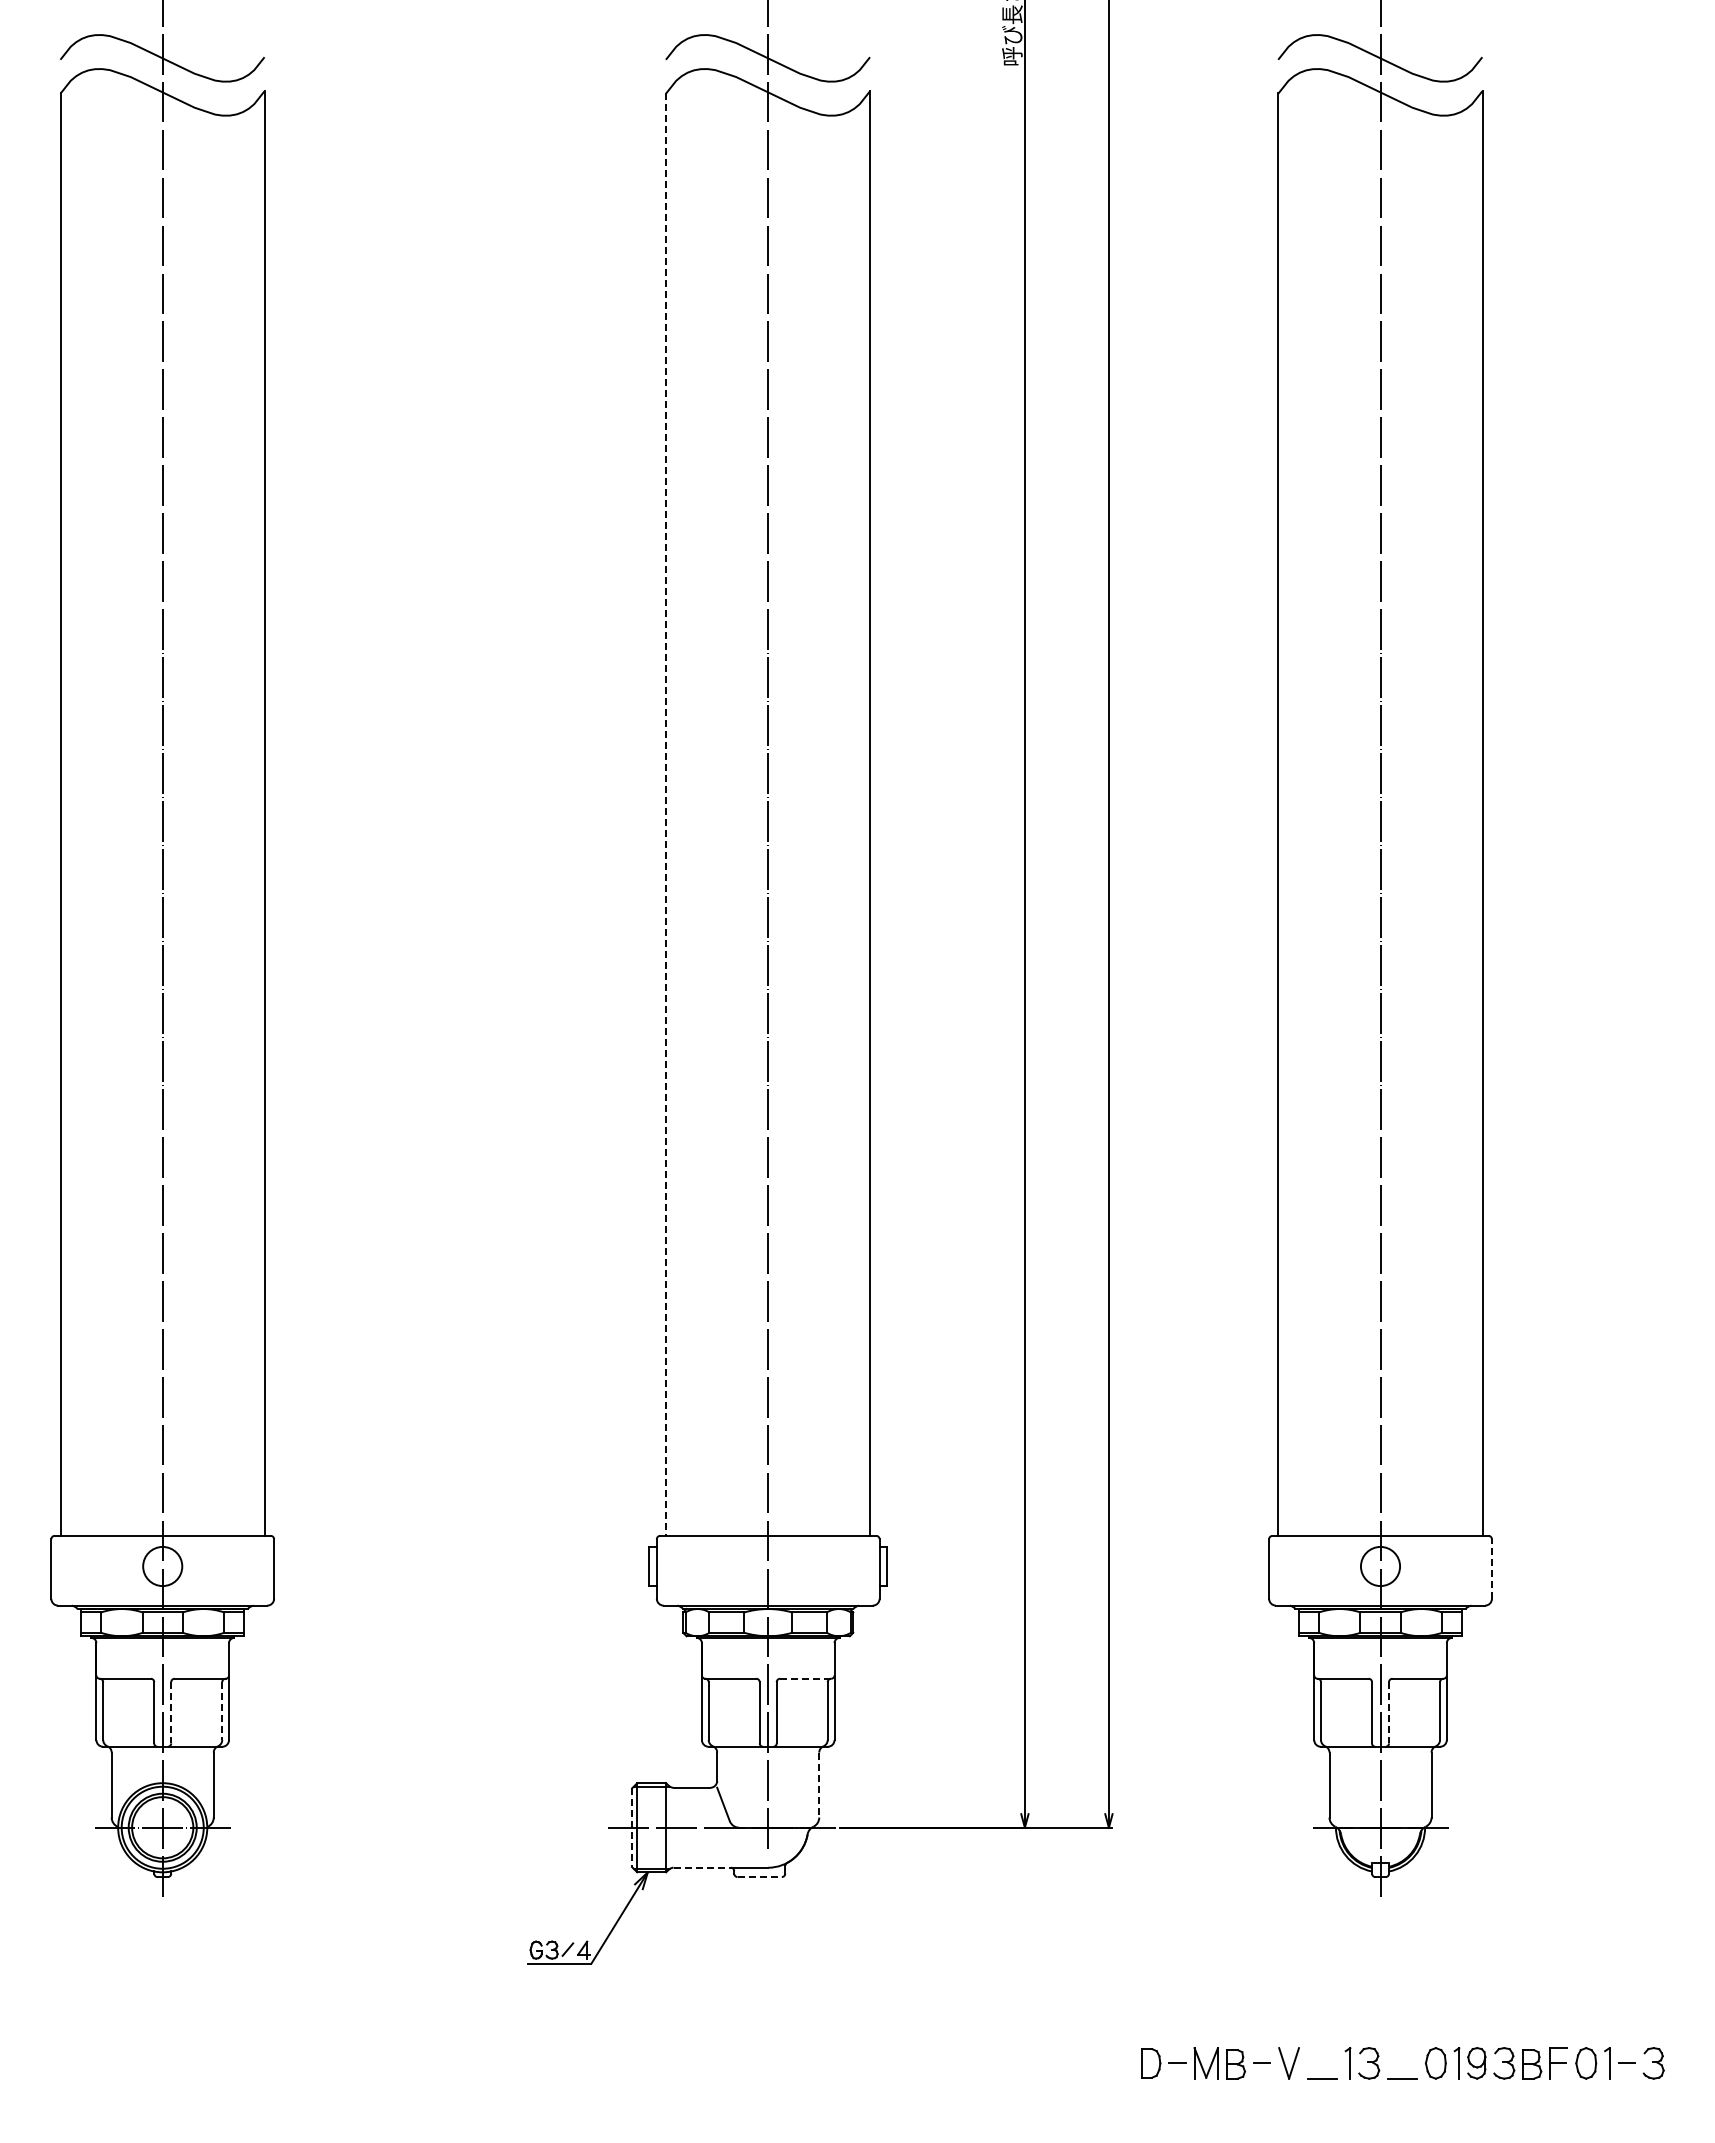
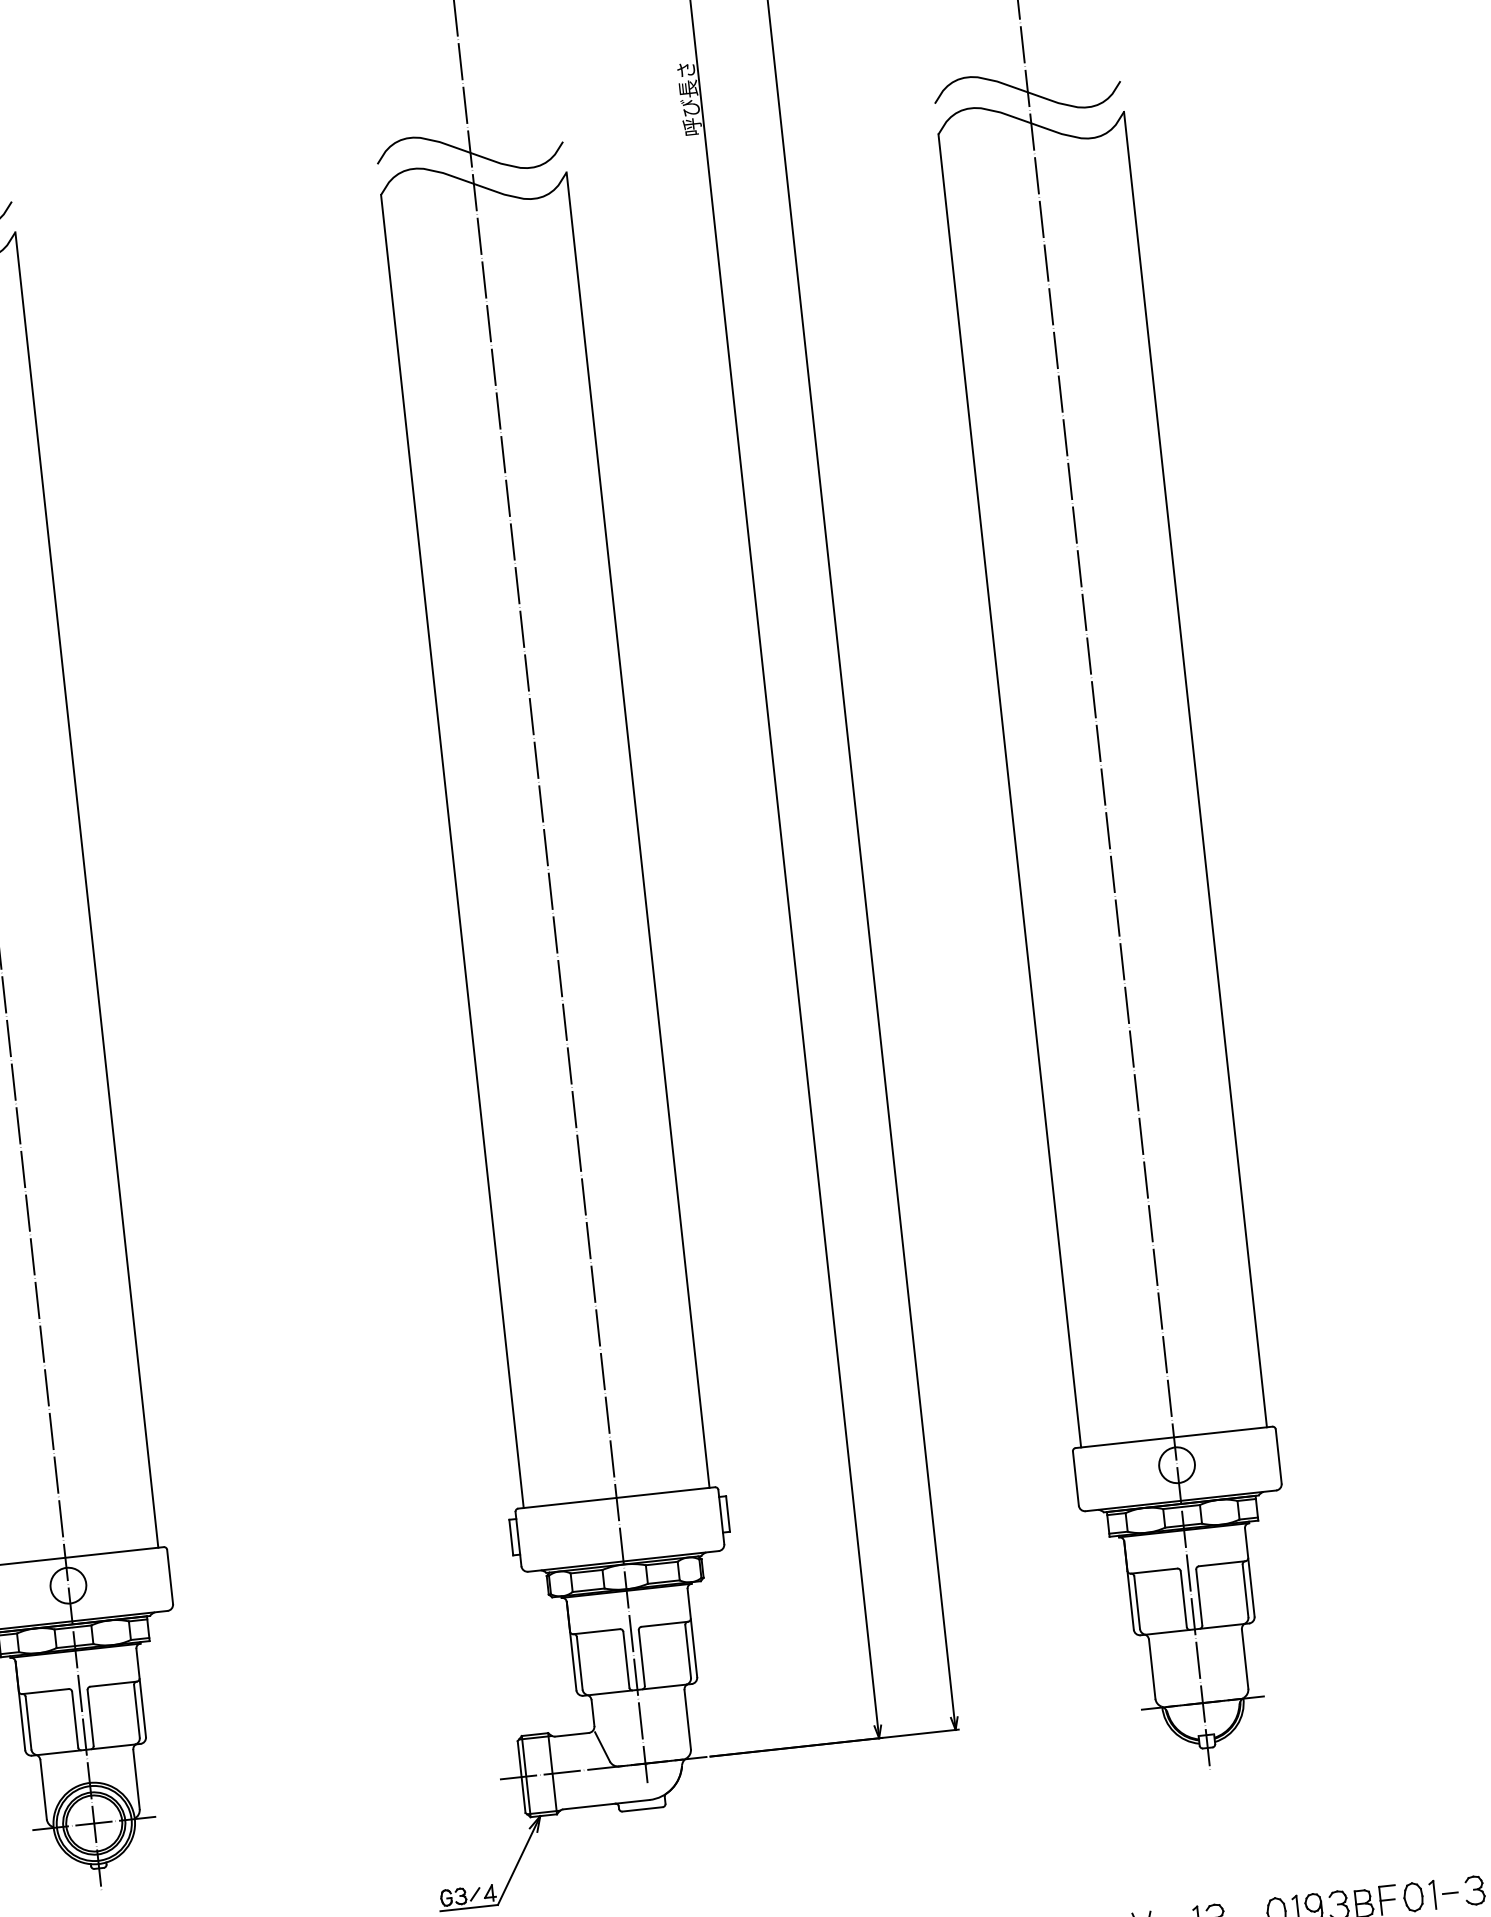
line: (666, 815) -> (452, 852), dashed -> solid
line: (1491, 1569) -> (1278, 1457), dashed -> solid
line: (805, 1678) -> (664, 1624), dashed -> solid
line: (222, 1711) -> (137, 1711), dashed -> solid
line: (171, 1712) -> (90, 1717), dashed -> solid
line: (1389, 1712) -> (1199, 1597), dashed -> solid
line: (819, 1785) -> (687, 1720), dashed -> solid
line: (632, 1828) -> (522, 1777), dashed -> solid
line: (702, 1867) -> (589, 1806), dashed -> solid
line: (760, 1877) -> (643, 1809), dashed -> solid

